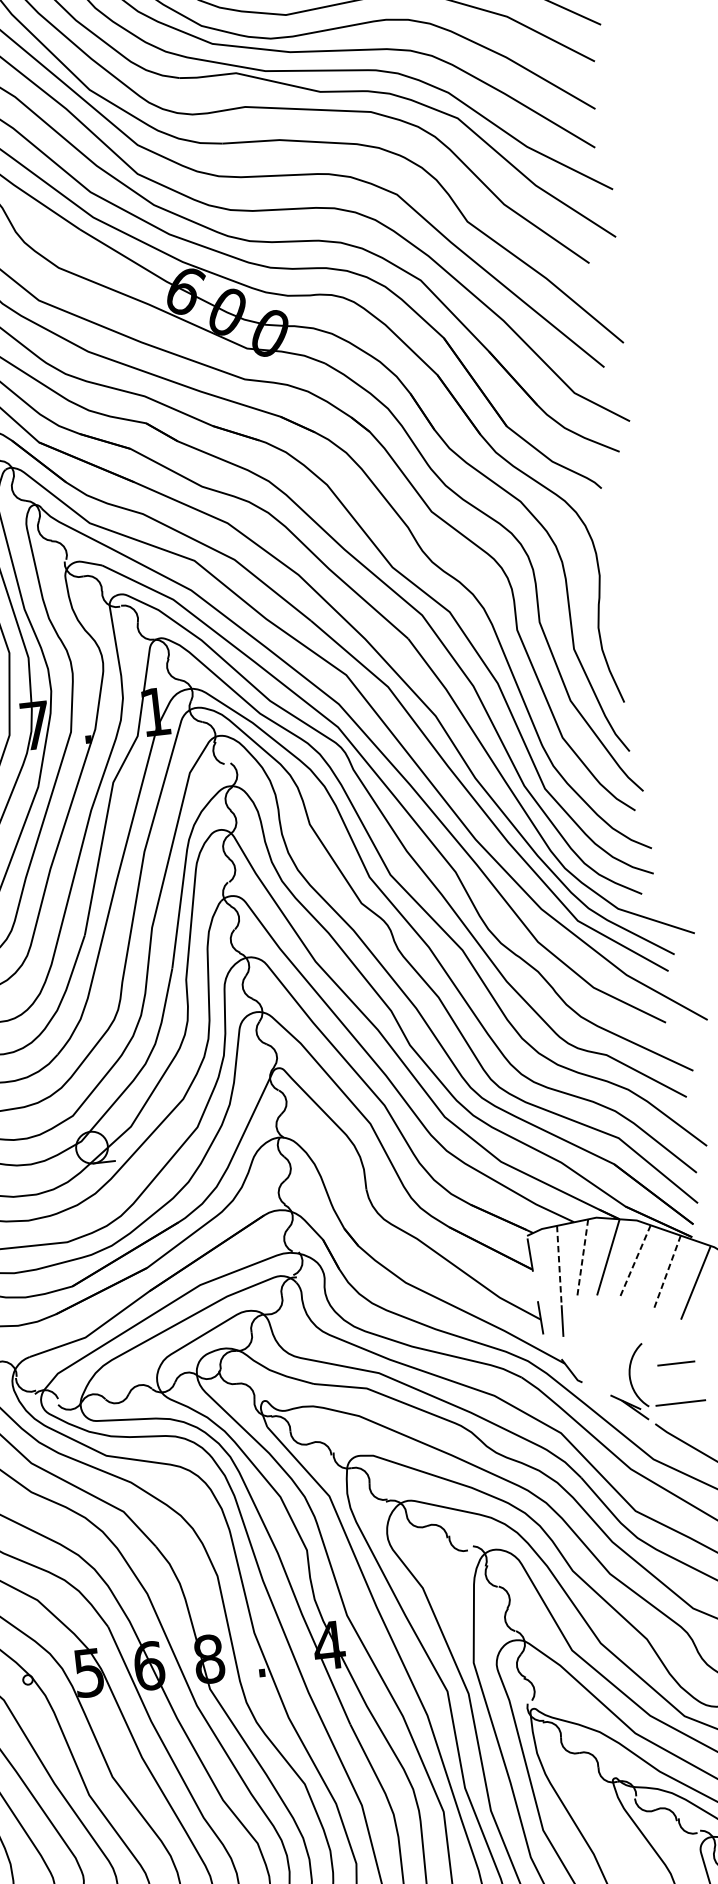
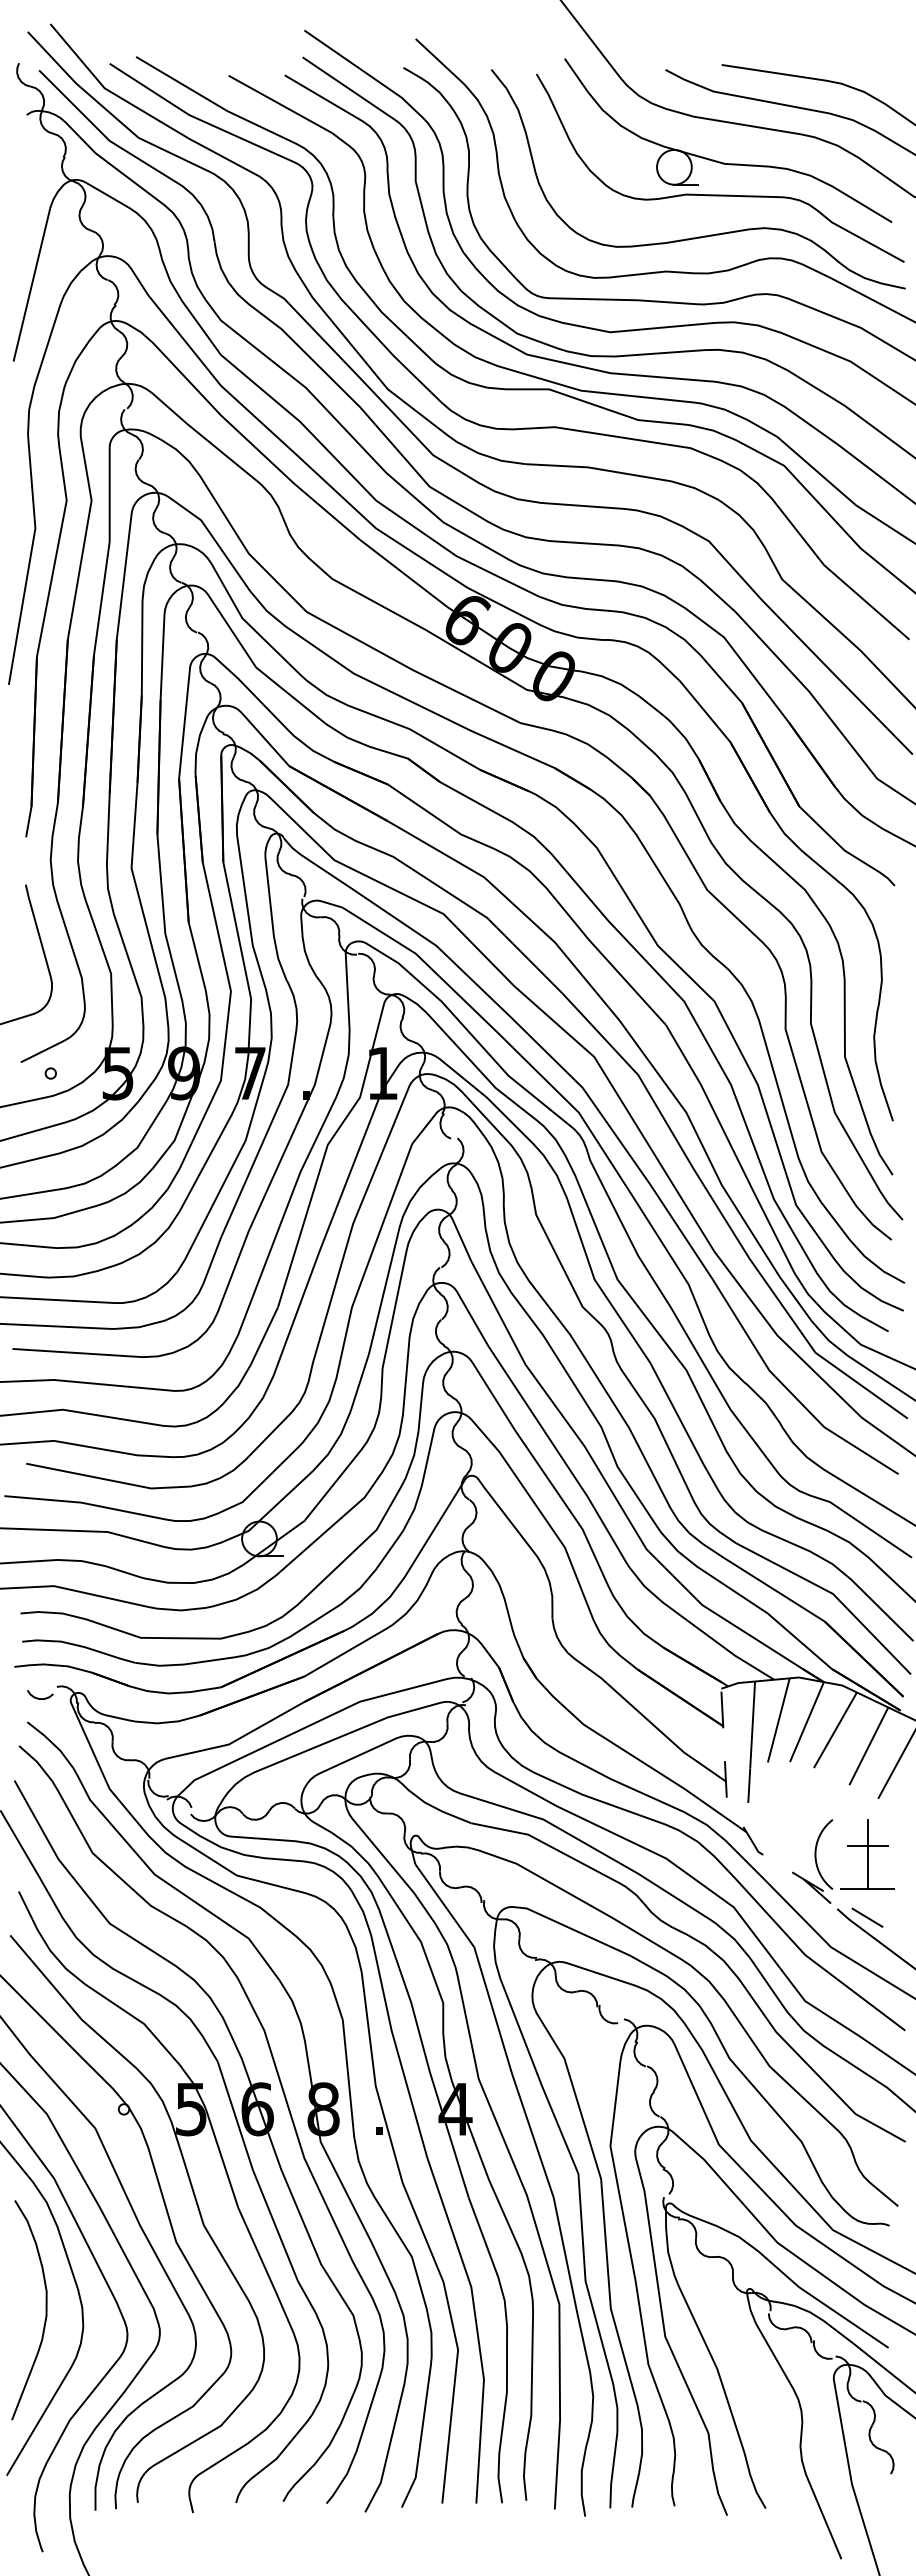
line: (582, 1258) -> (778, 1720), dashed -> solid
line: (635, 1262) -> (835, 1730), dashed -> solid
line: (559, 1266) -> (752, 1725), dashed -> solid
line: (666, 1273) -> (868, 1746), dashed -> solid
line: (677, 1371) -> (867, 1854), added
line: (683, 1428) -> (867, 1917), added

